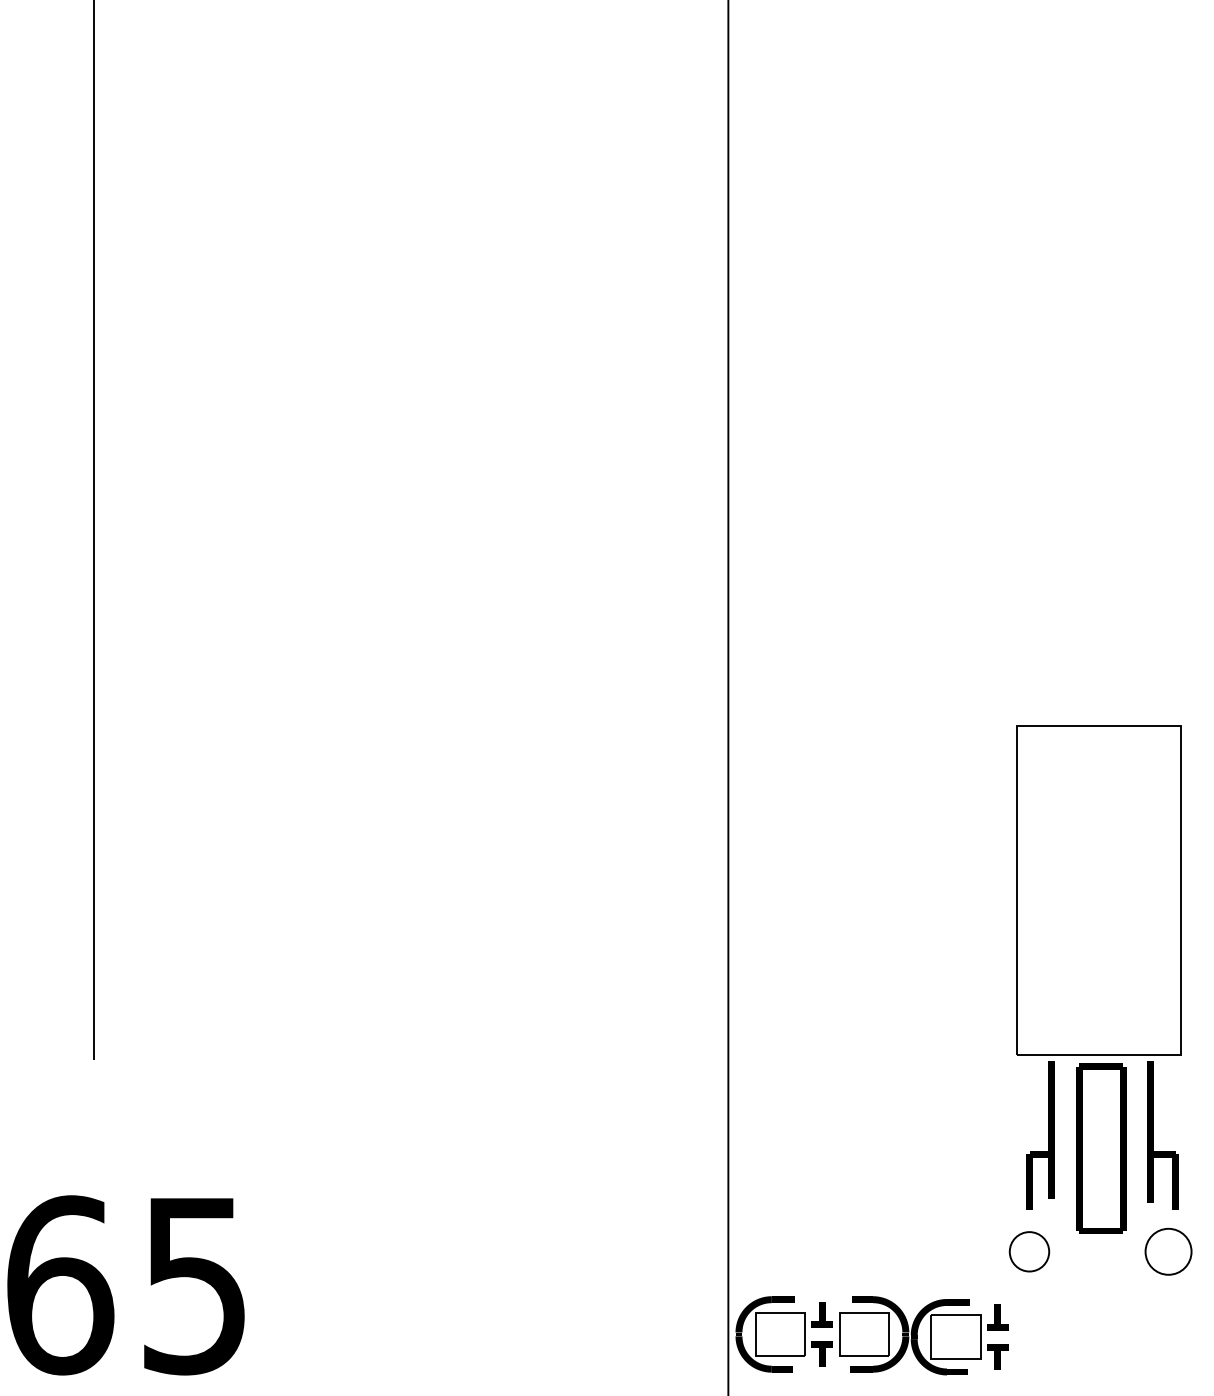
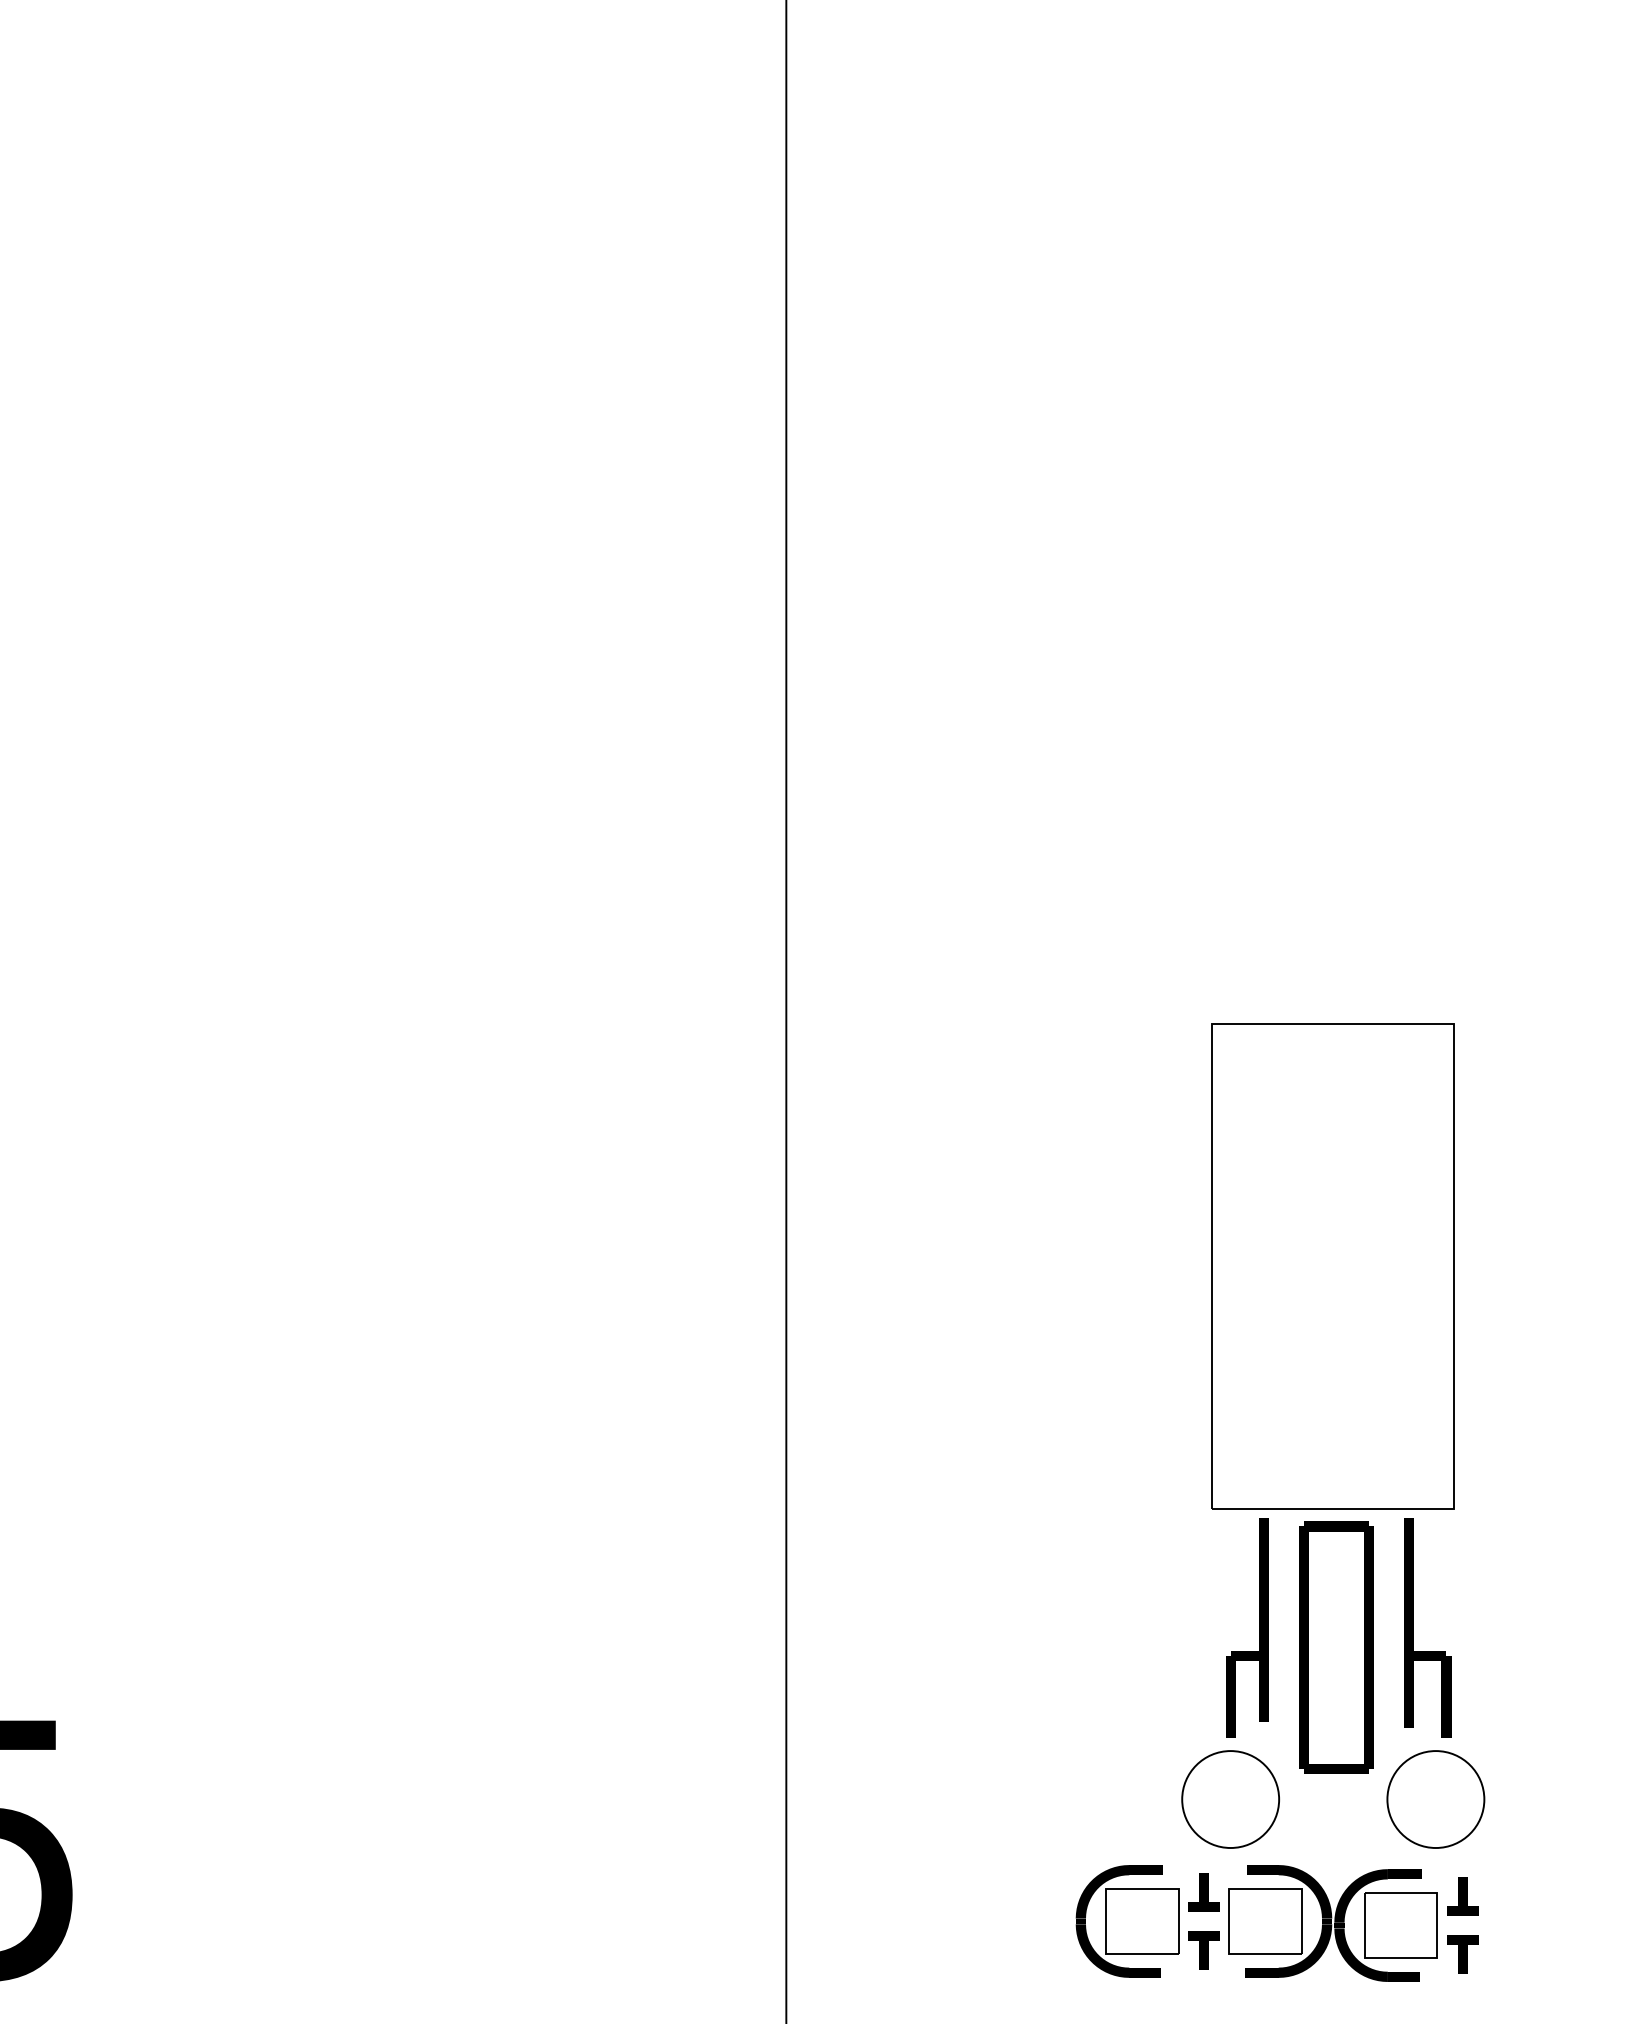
circle: (1029, 1251) -> (1230, 1799), size x1.67
circle: (1168, 1251) -> (1435, 1799), size x1.43
part: (871, 1335) -> (1276, 1923), moved

